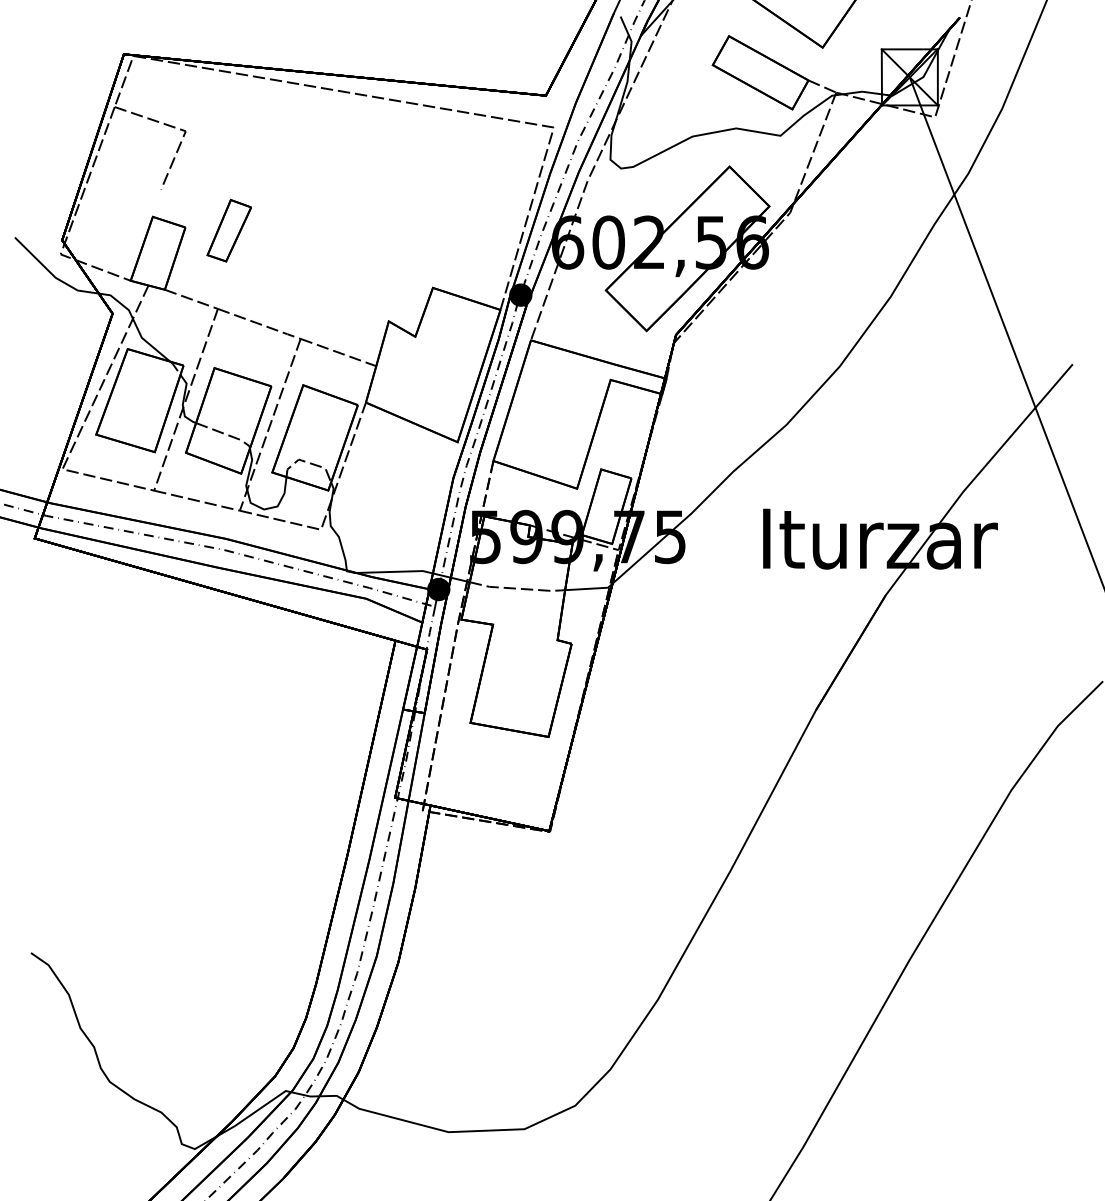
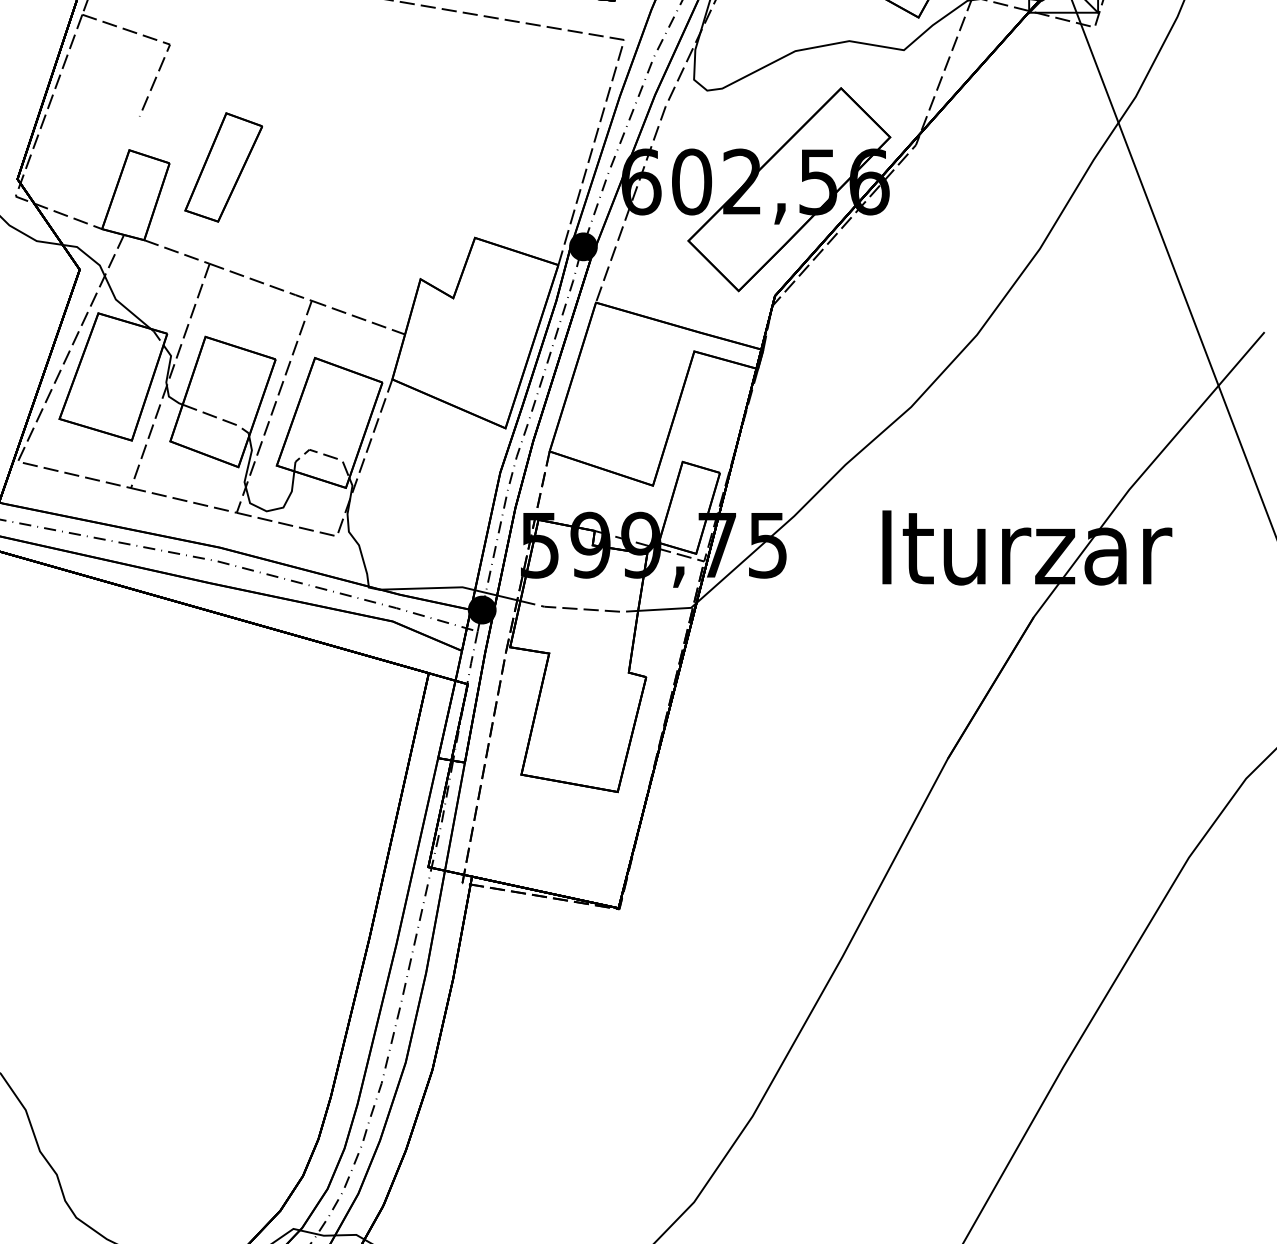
part: (229, 230) -> (223, 167), size x1.43

